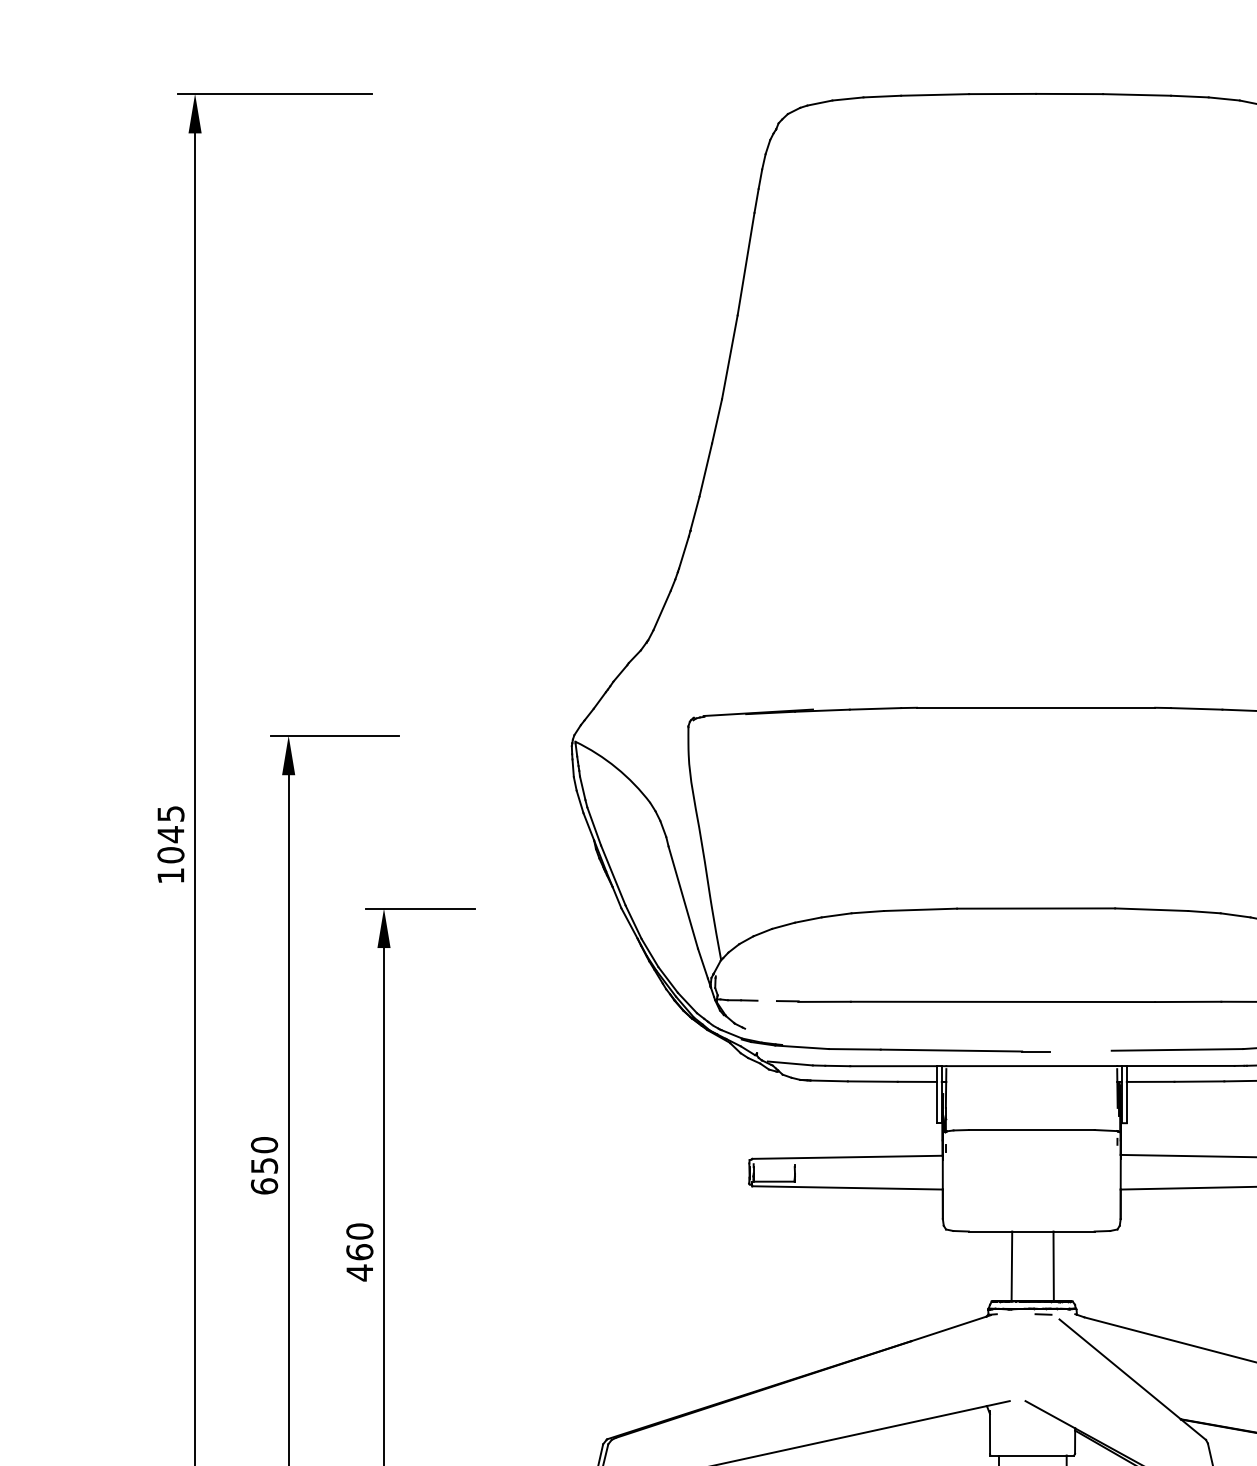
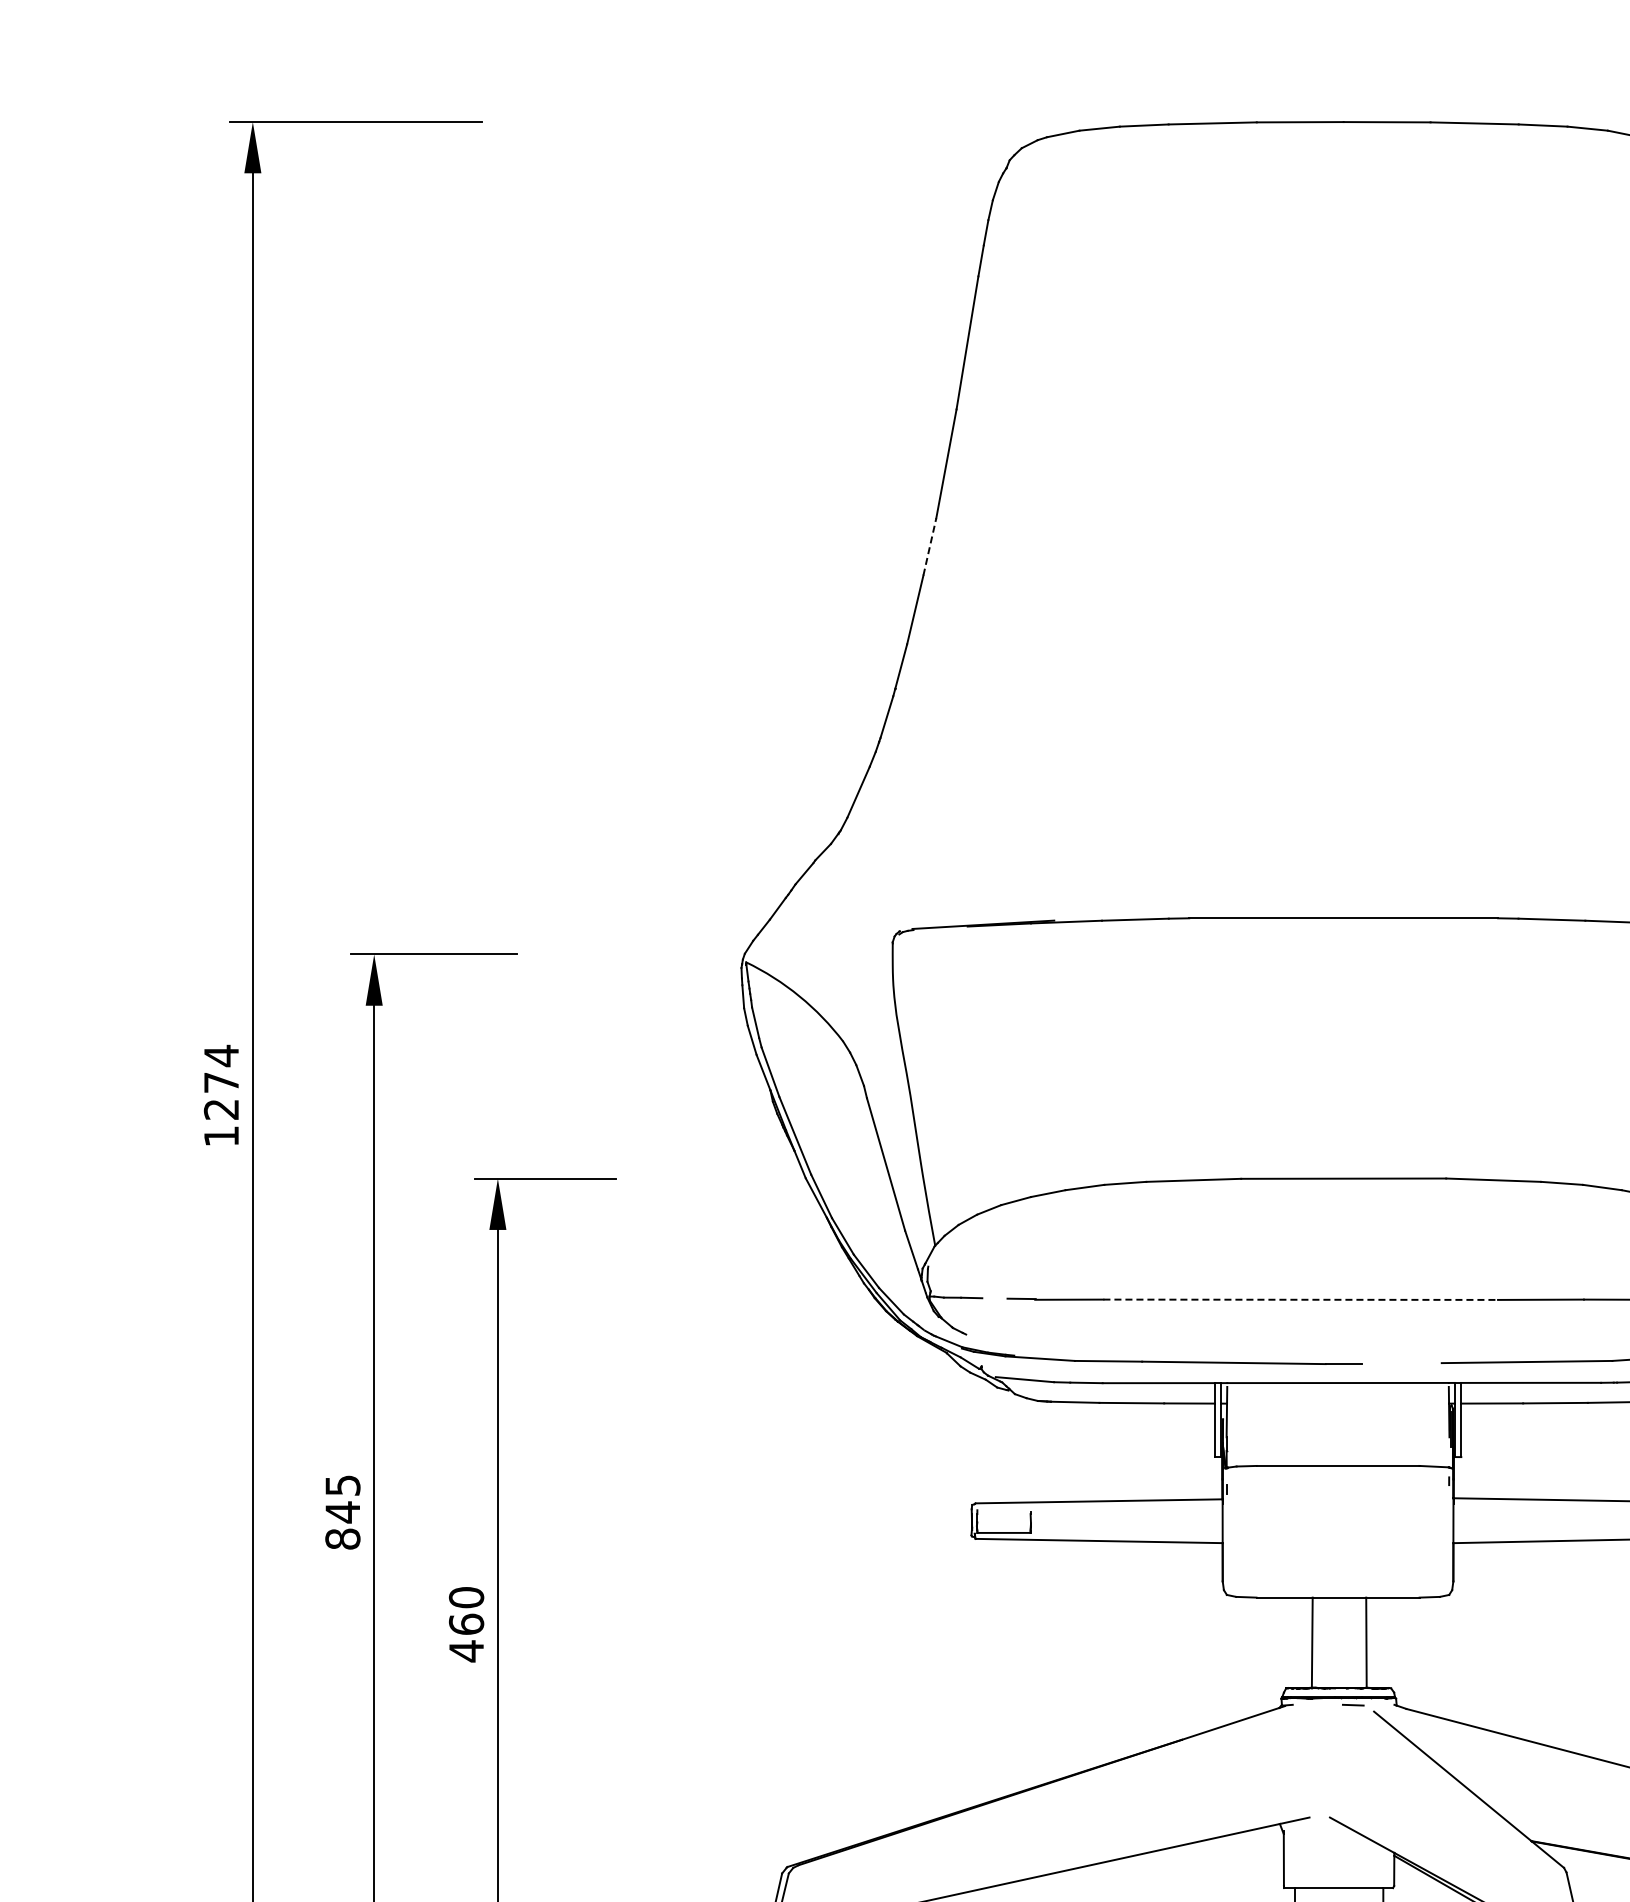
line: (716, 421) -> (929, 546), solid -> dashed
text: (170, 834) -> (221, 1082), 1045 -> 1274
line: (1003, 1001) -> (1301, 1299), solid -> dashed
text: (264, 1165) -> (342, 1512), 650 -> 845

